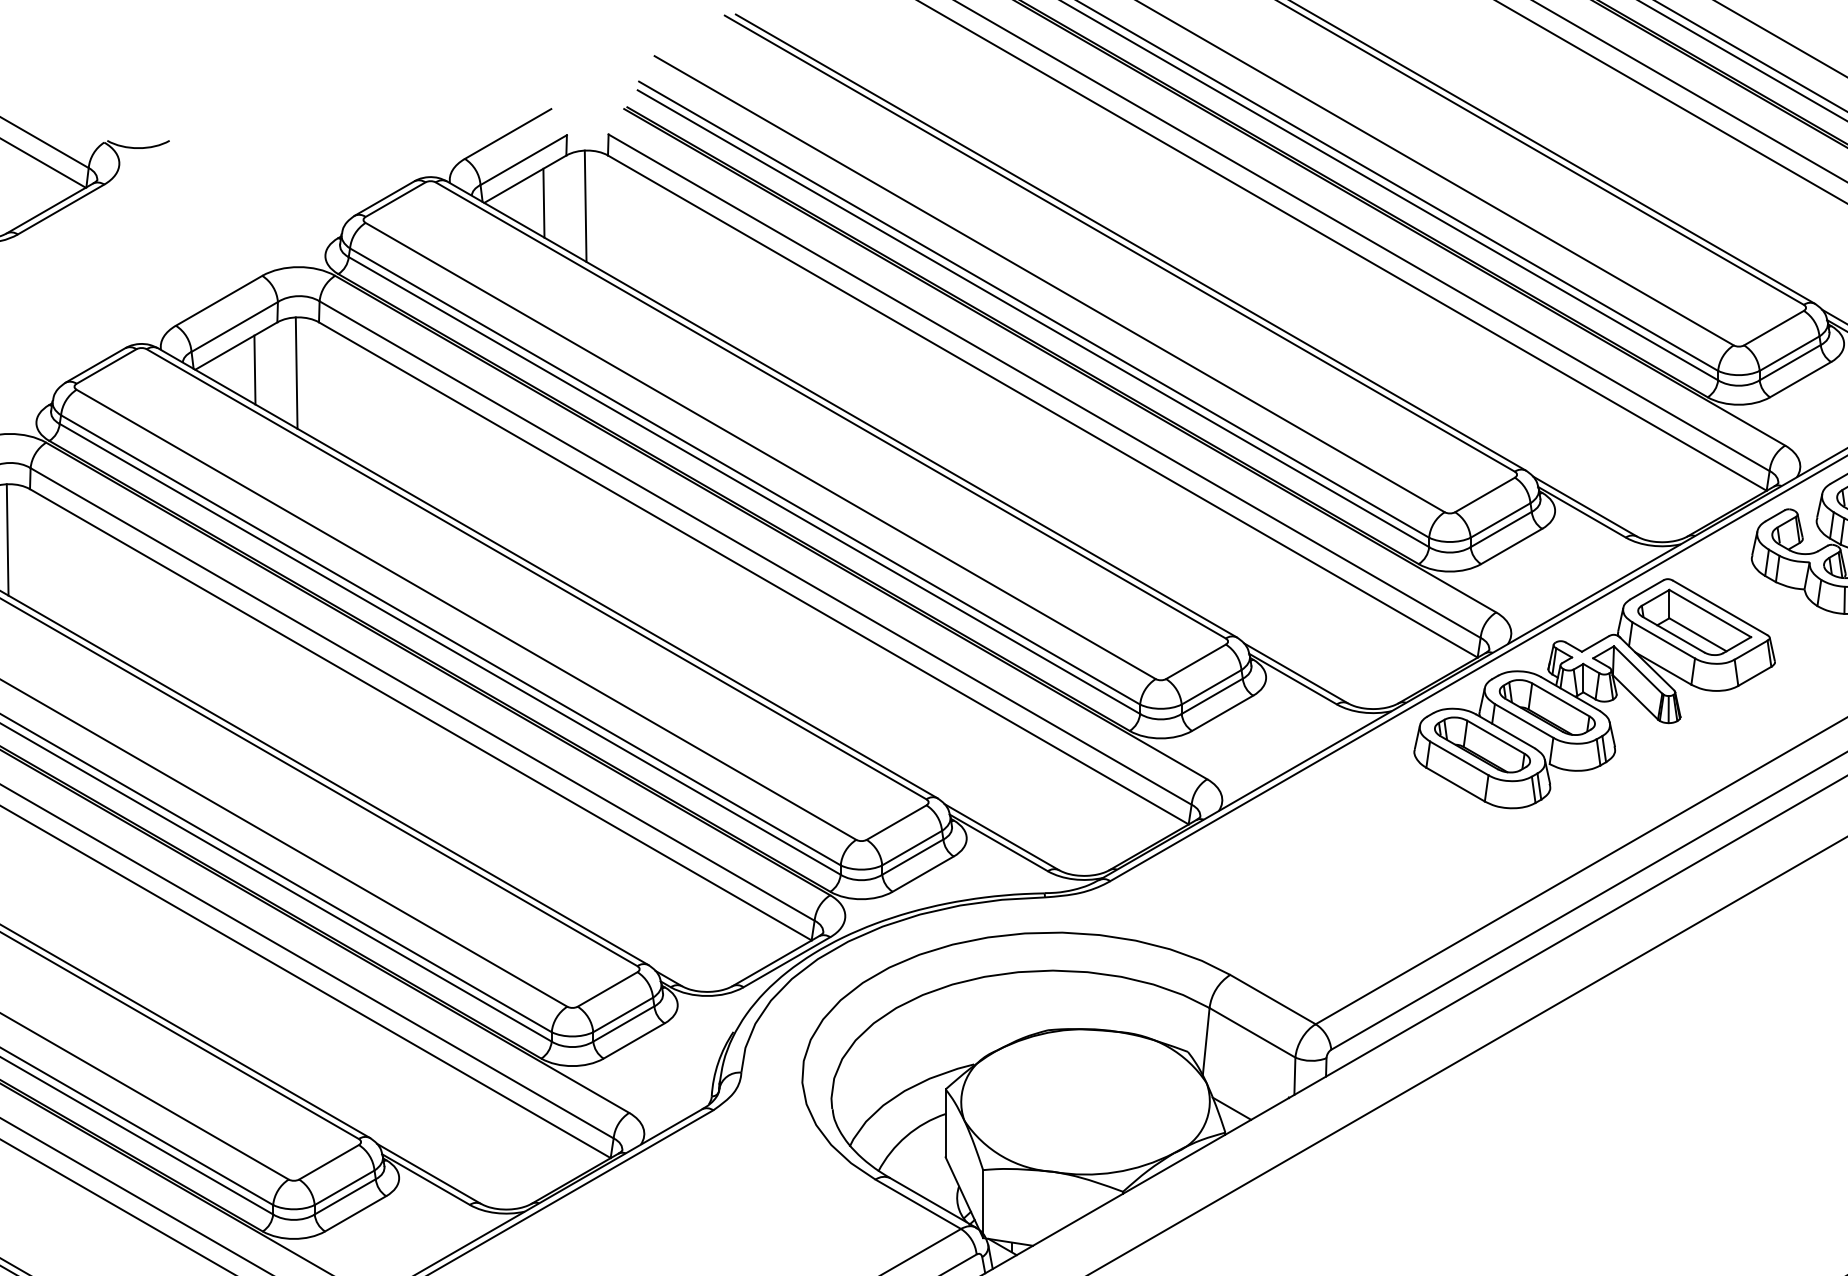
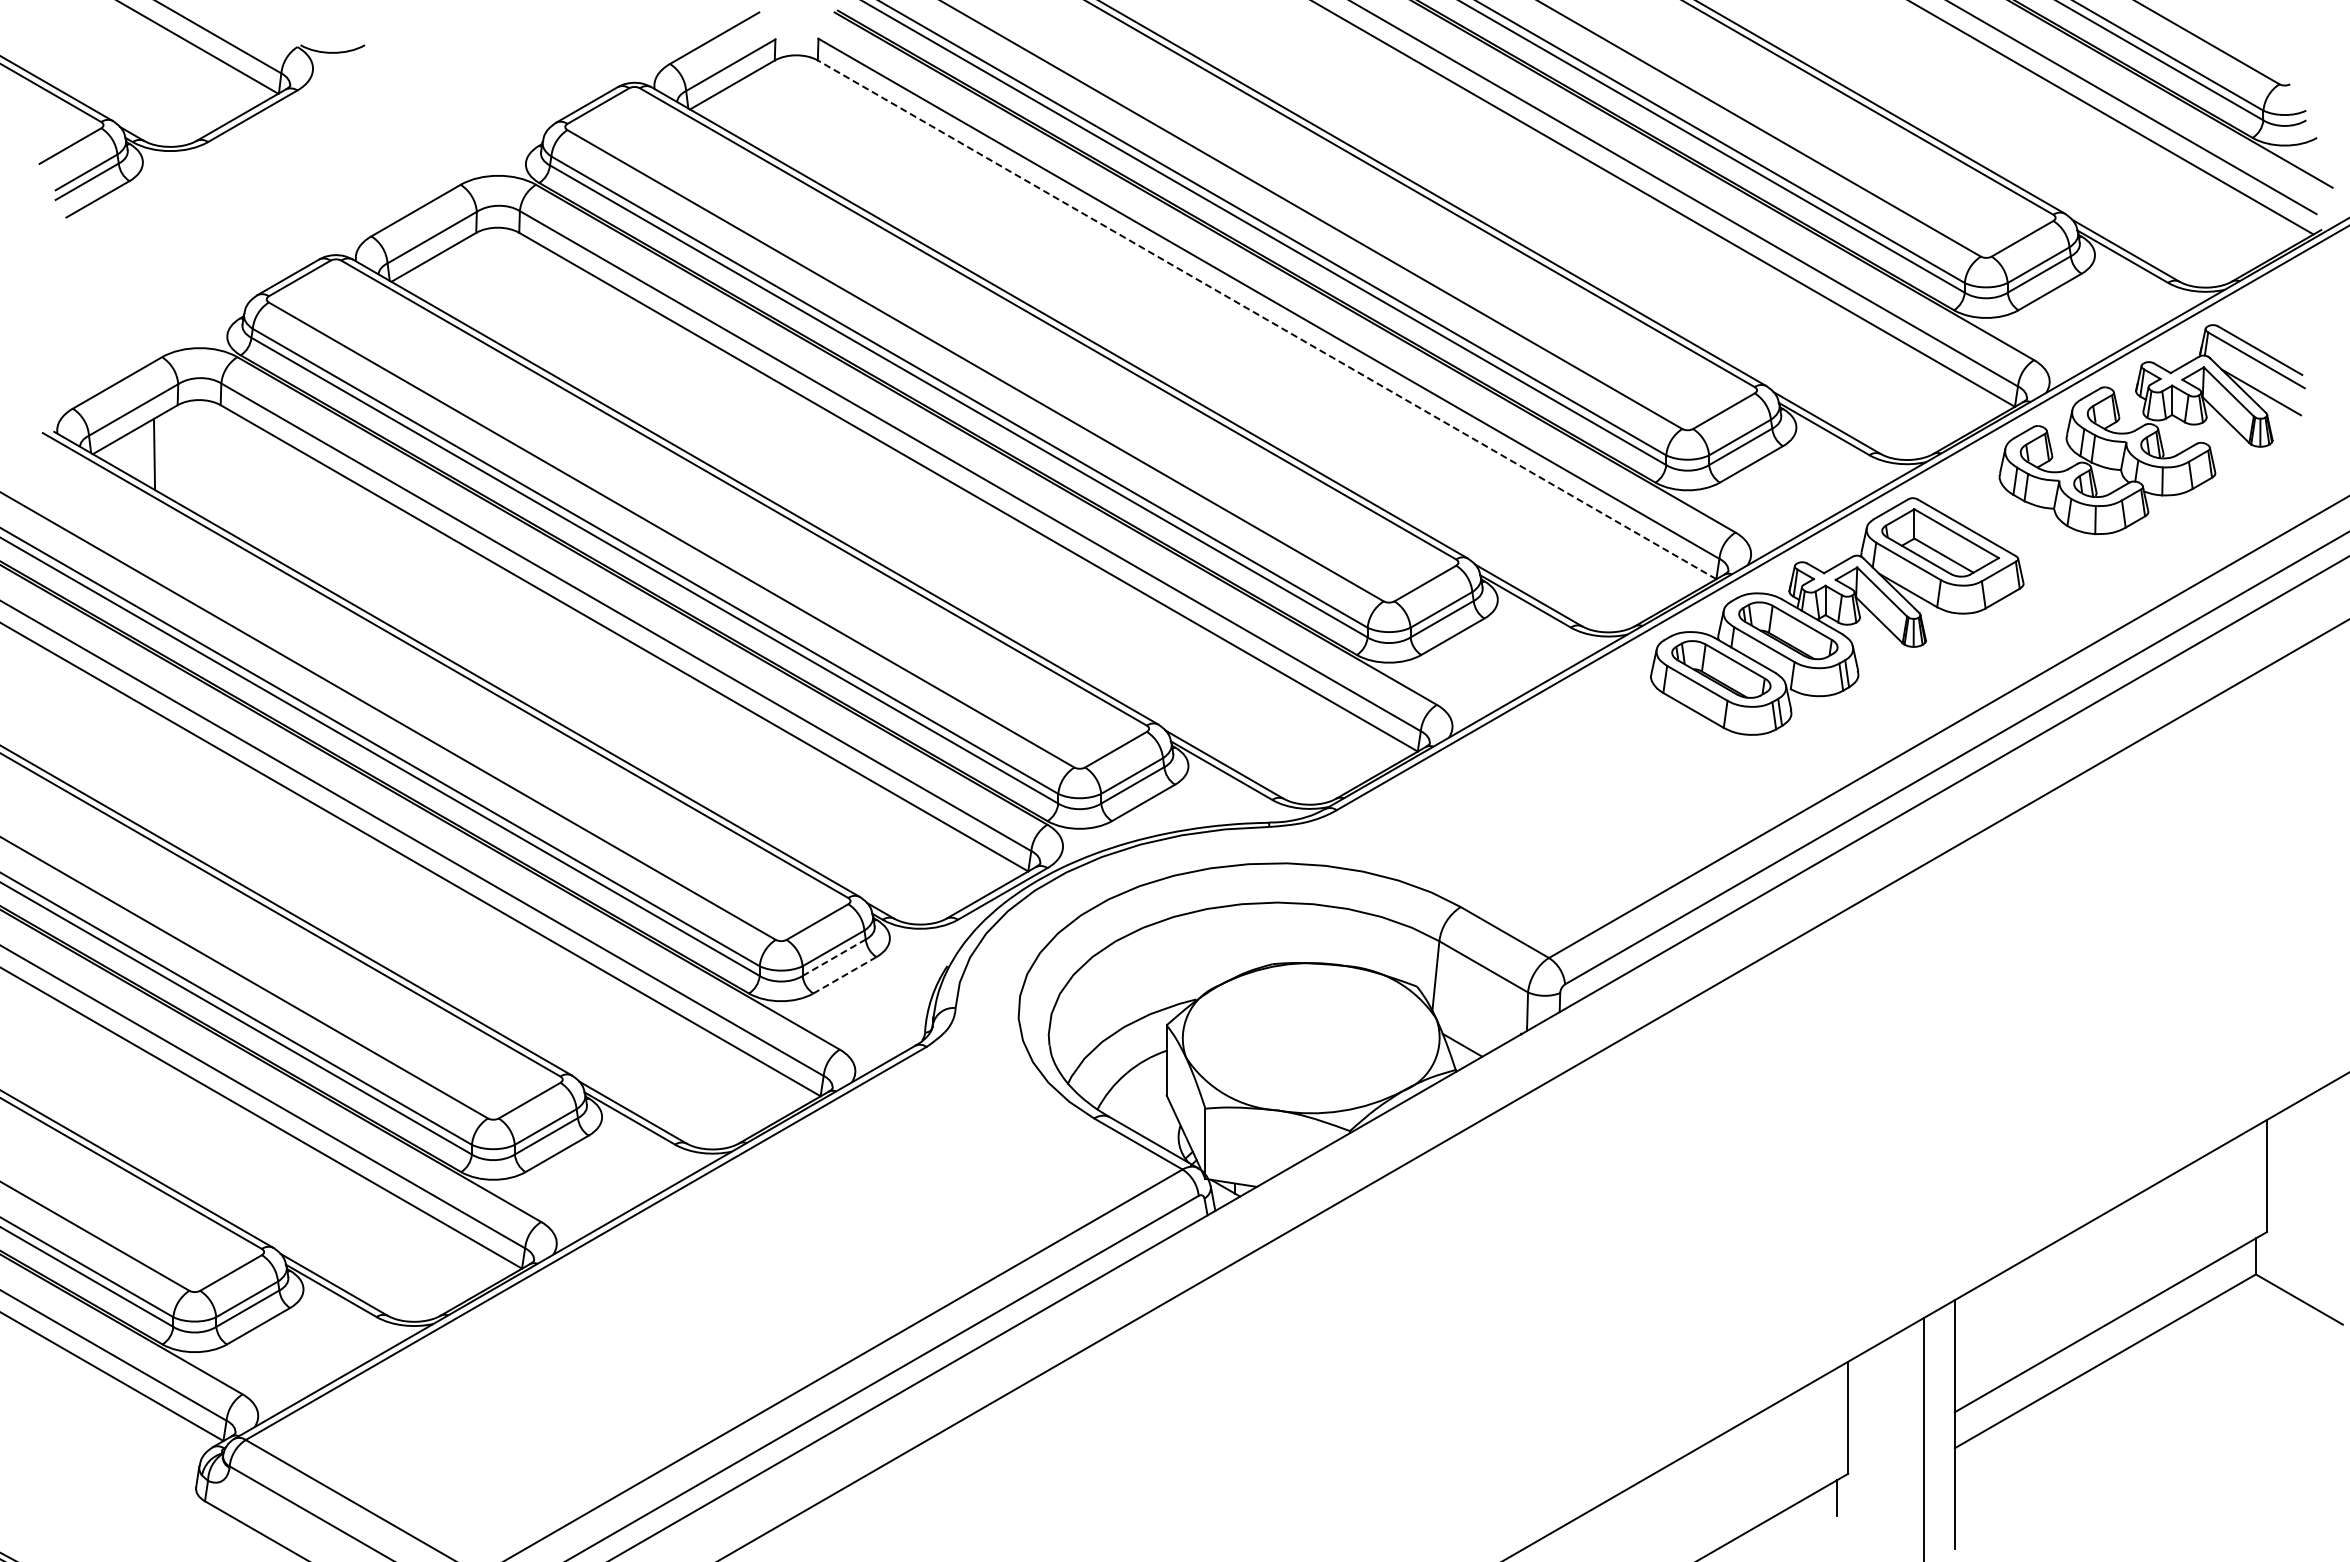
line: (543, 202) -> (751, 109), removed
line: (585, 205) -> (794, 112), removed
line: (254, 369) -> (452, 281), removed
line: (296, 372) -> (496, 284), removed
line: (1043, 406) -> (1267, 319), solid -> dashed
line: (7, 539) -> (197, 457), removed
line: (624, 1023) -> (834, 957), solid -> dashed
line: (633, 1041) -> (844, 975), solid -> dashed

